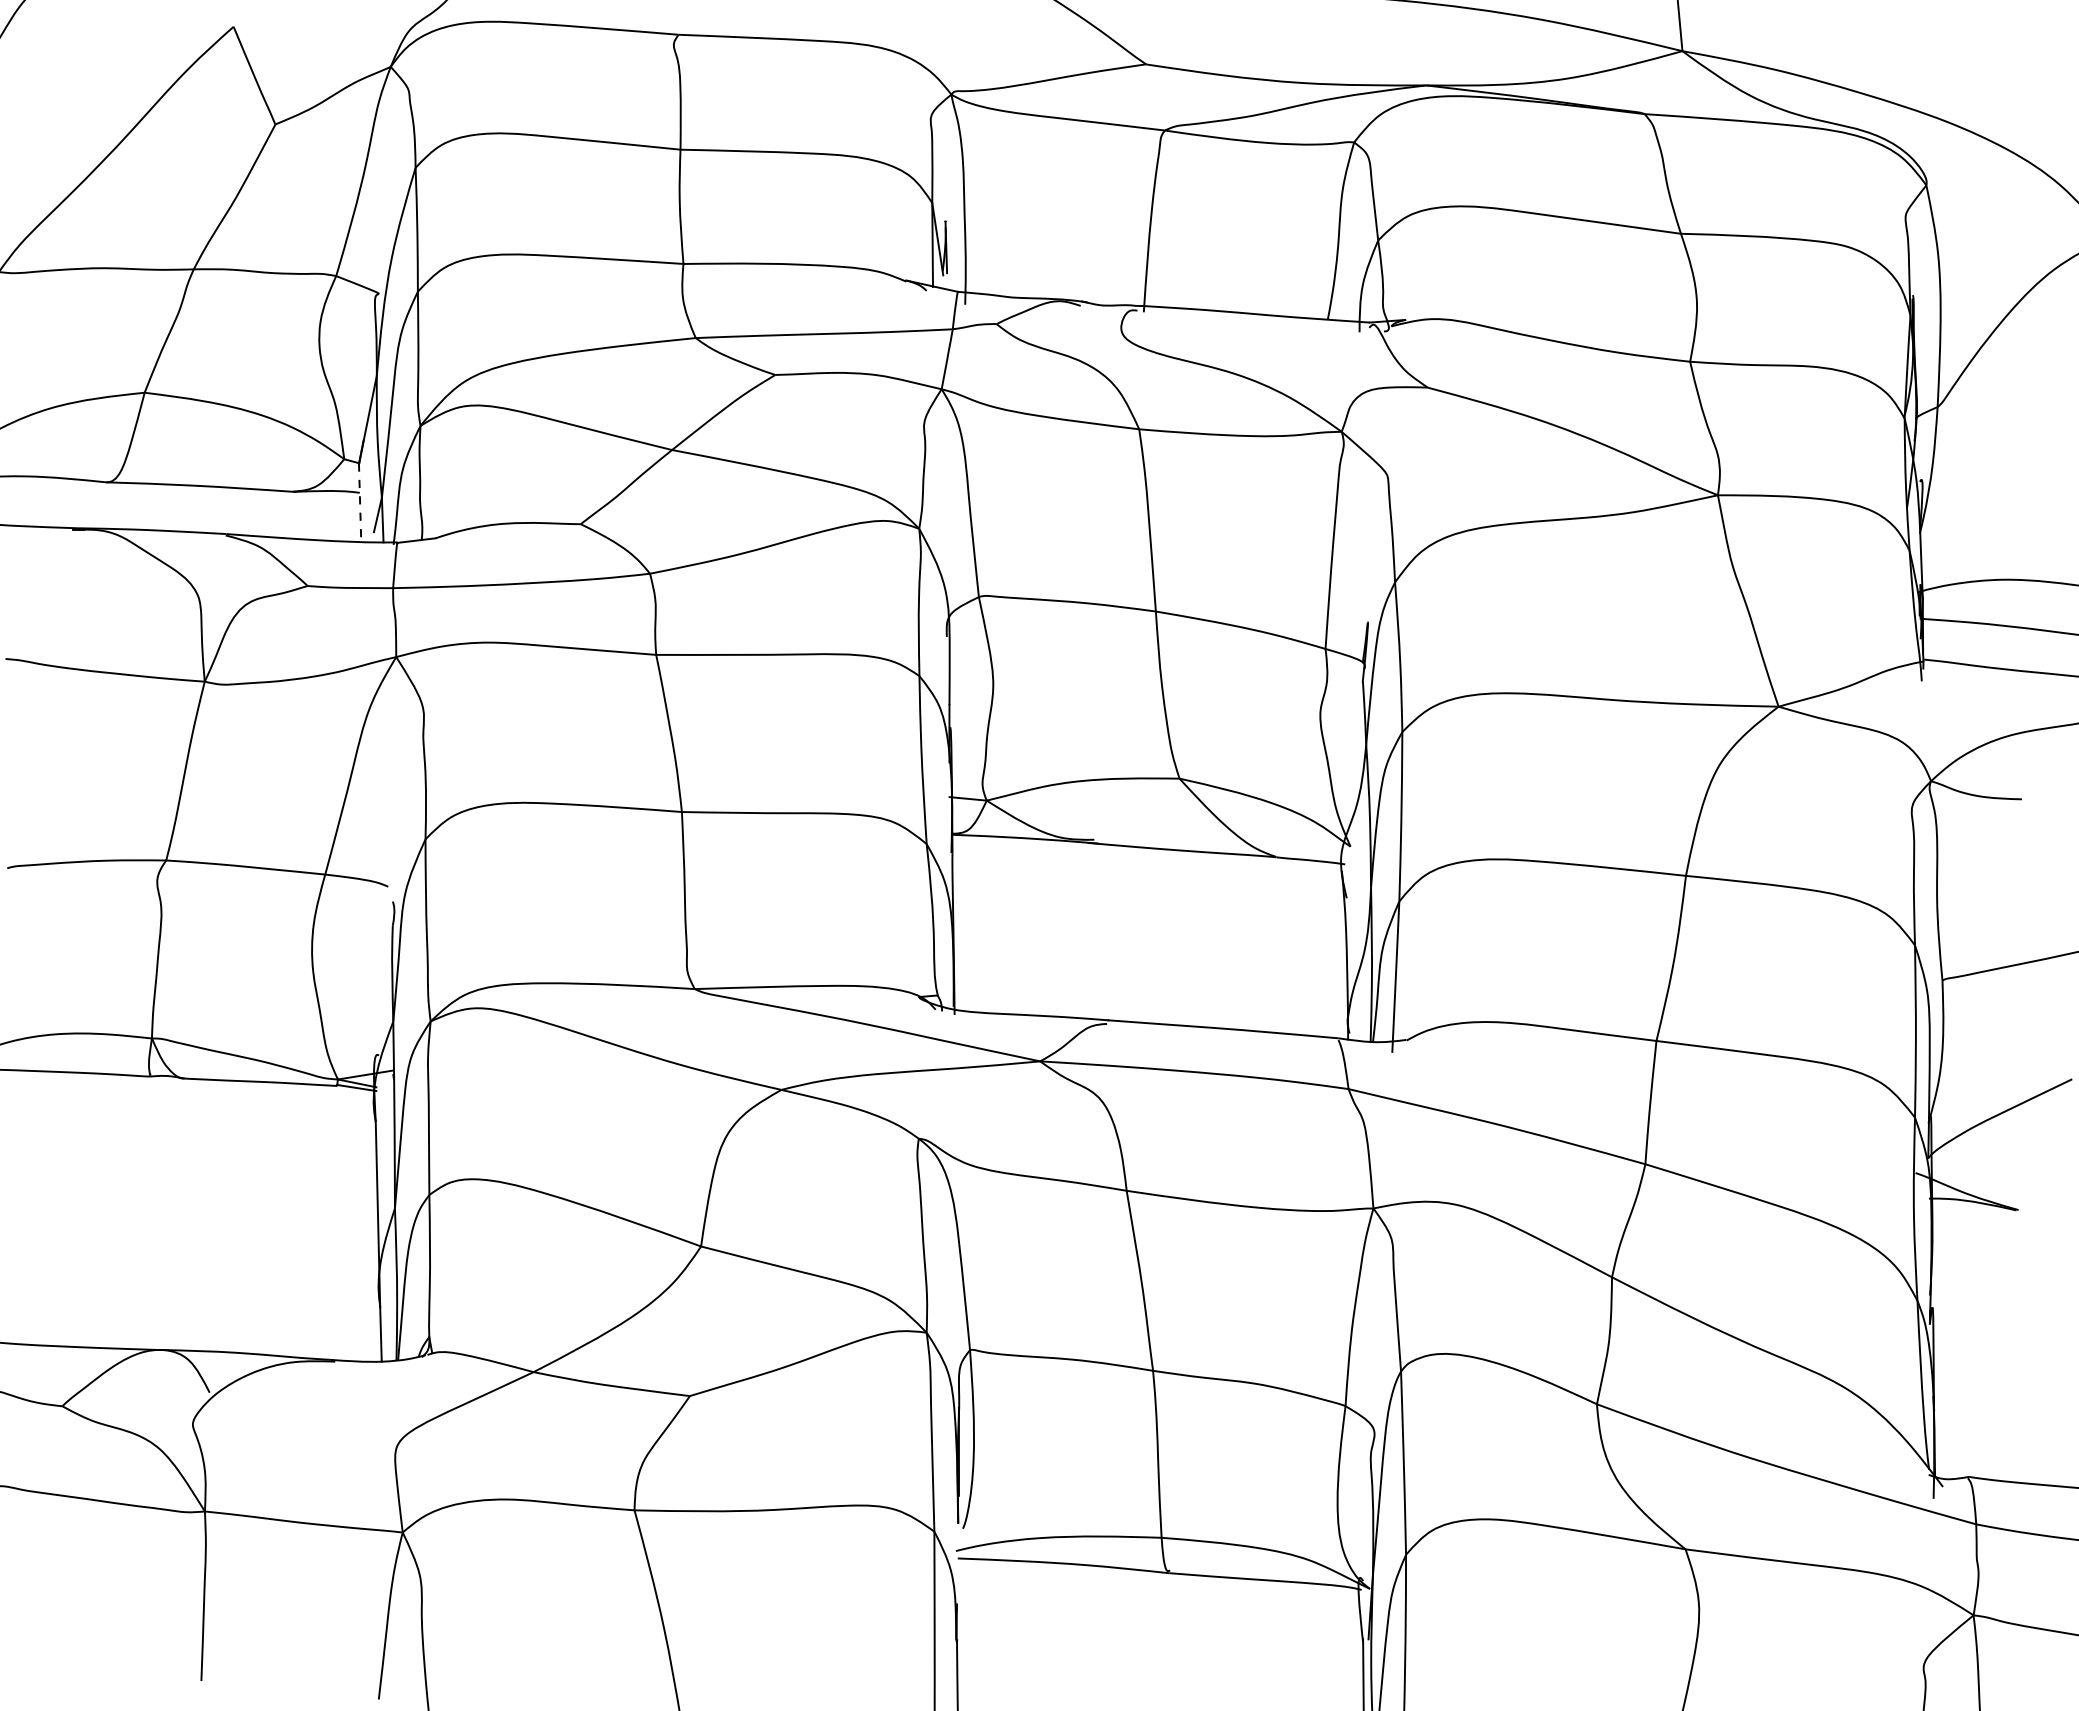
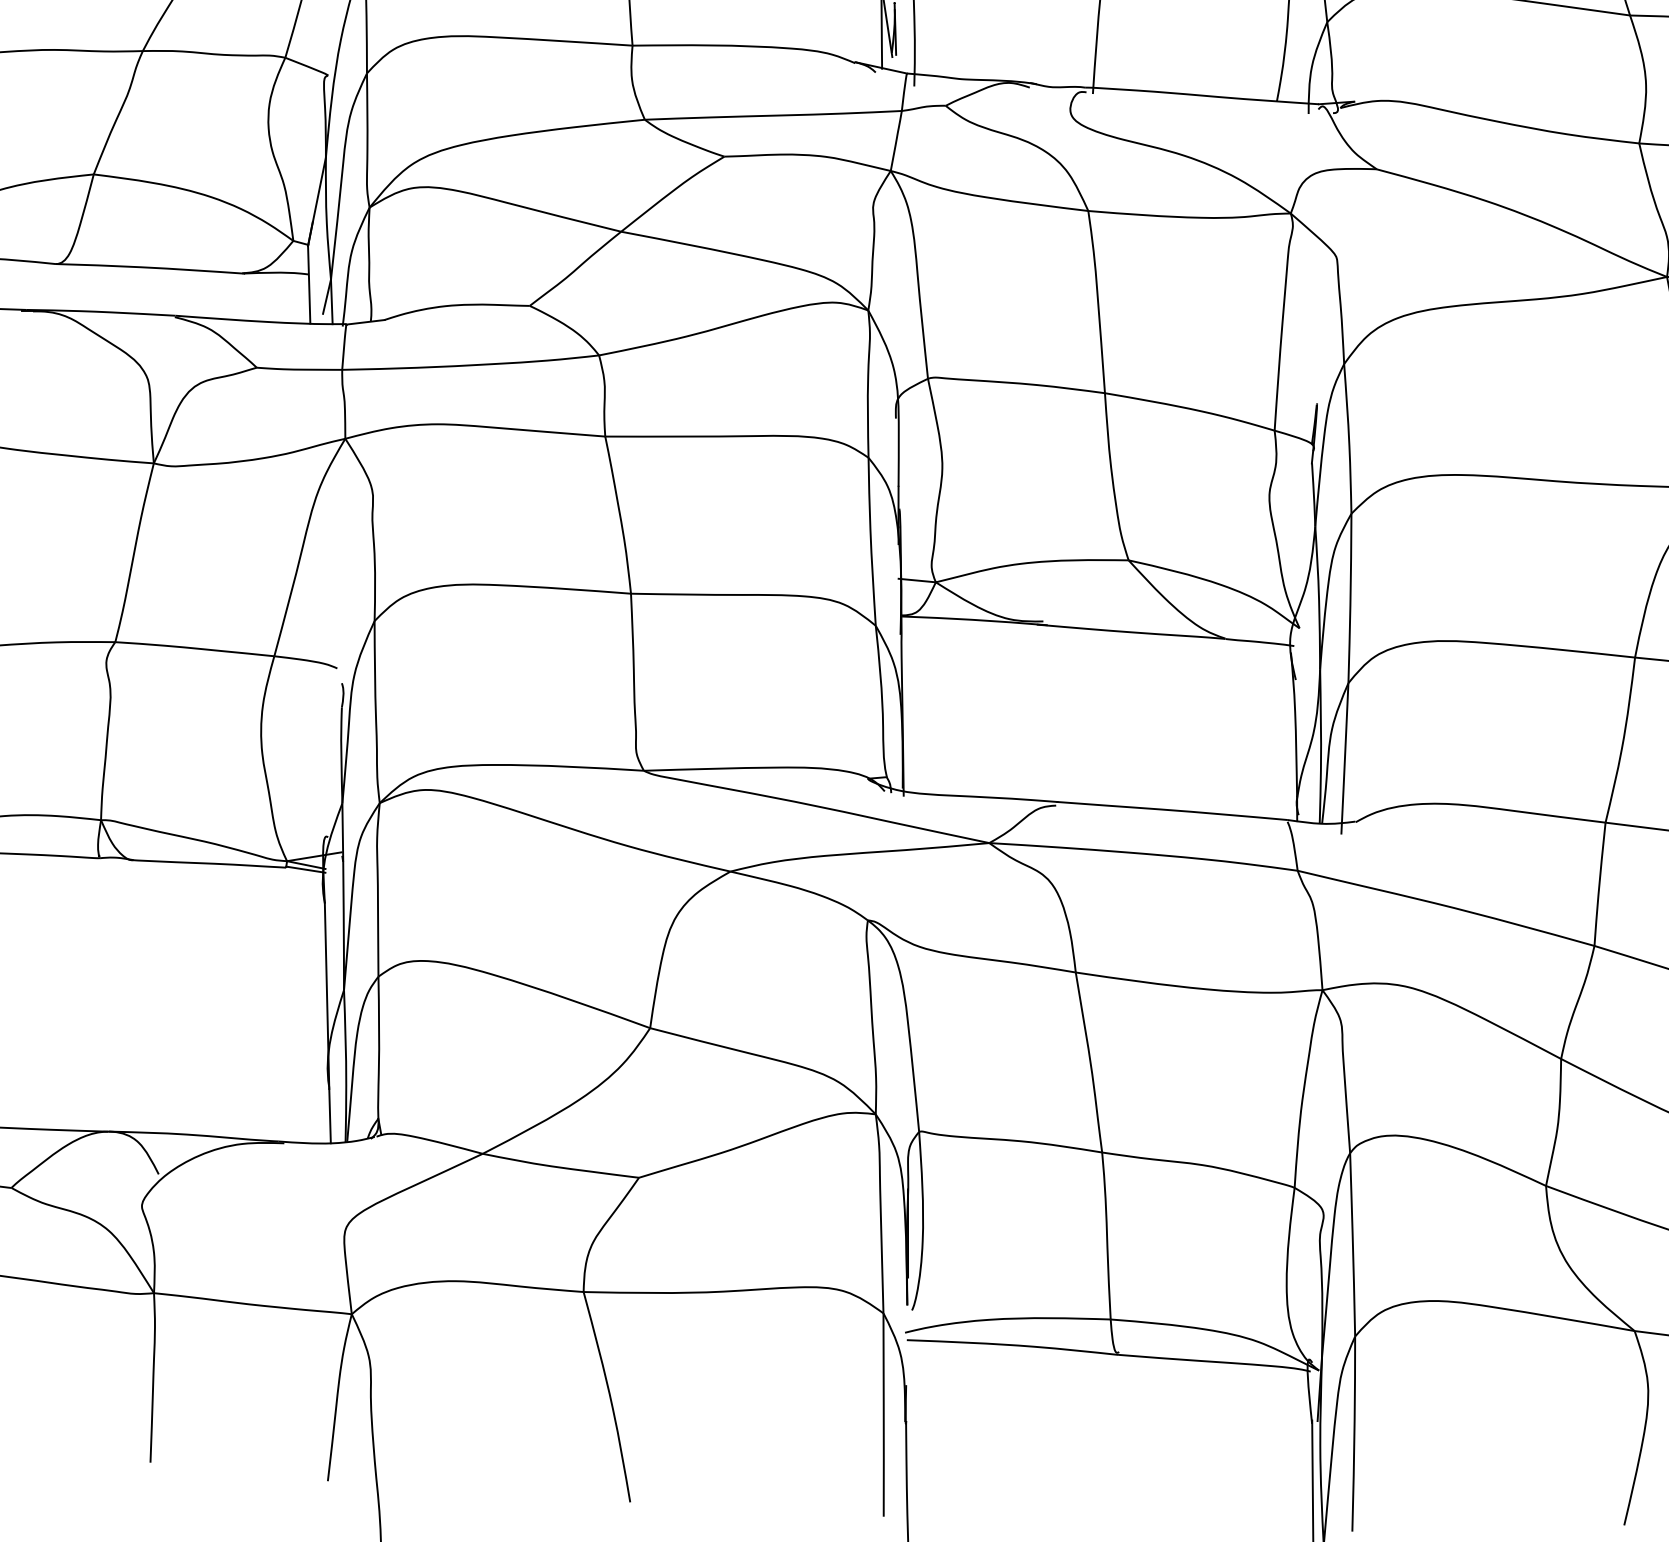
line: (360, 503) -> (309, 285), dashed -> solid

